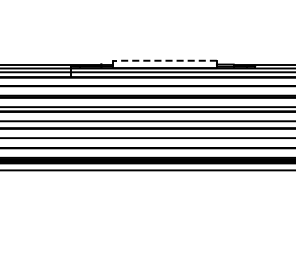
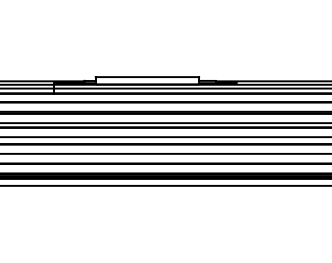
line: (164, 61) -> (147, 77), dashed -> solid

